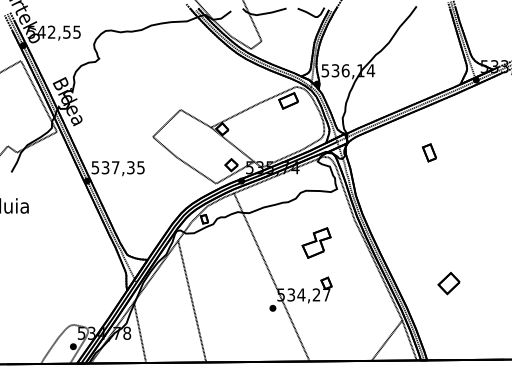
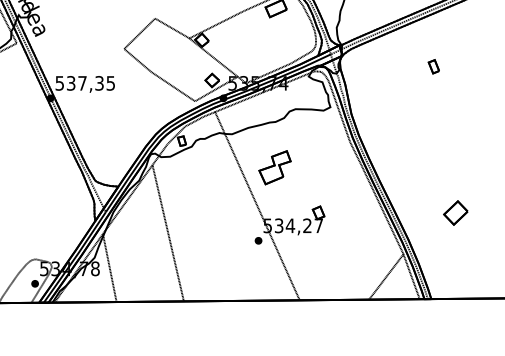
part: (429, 152) -> (433, 66), size x0.7
part: (316, 242) -> (274, 167), moved

